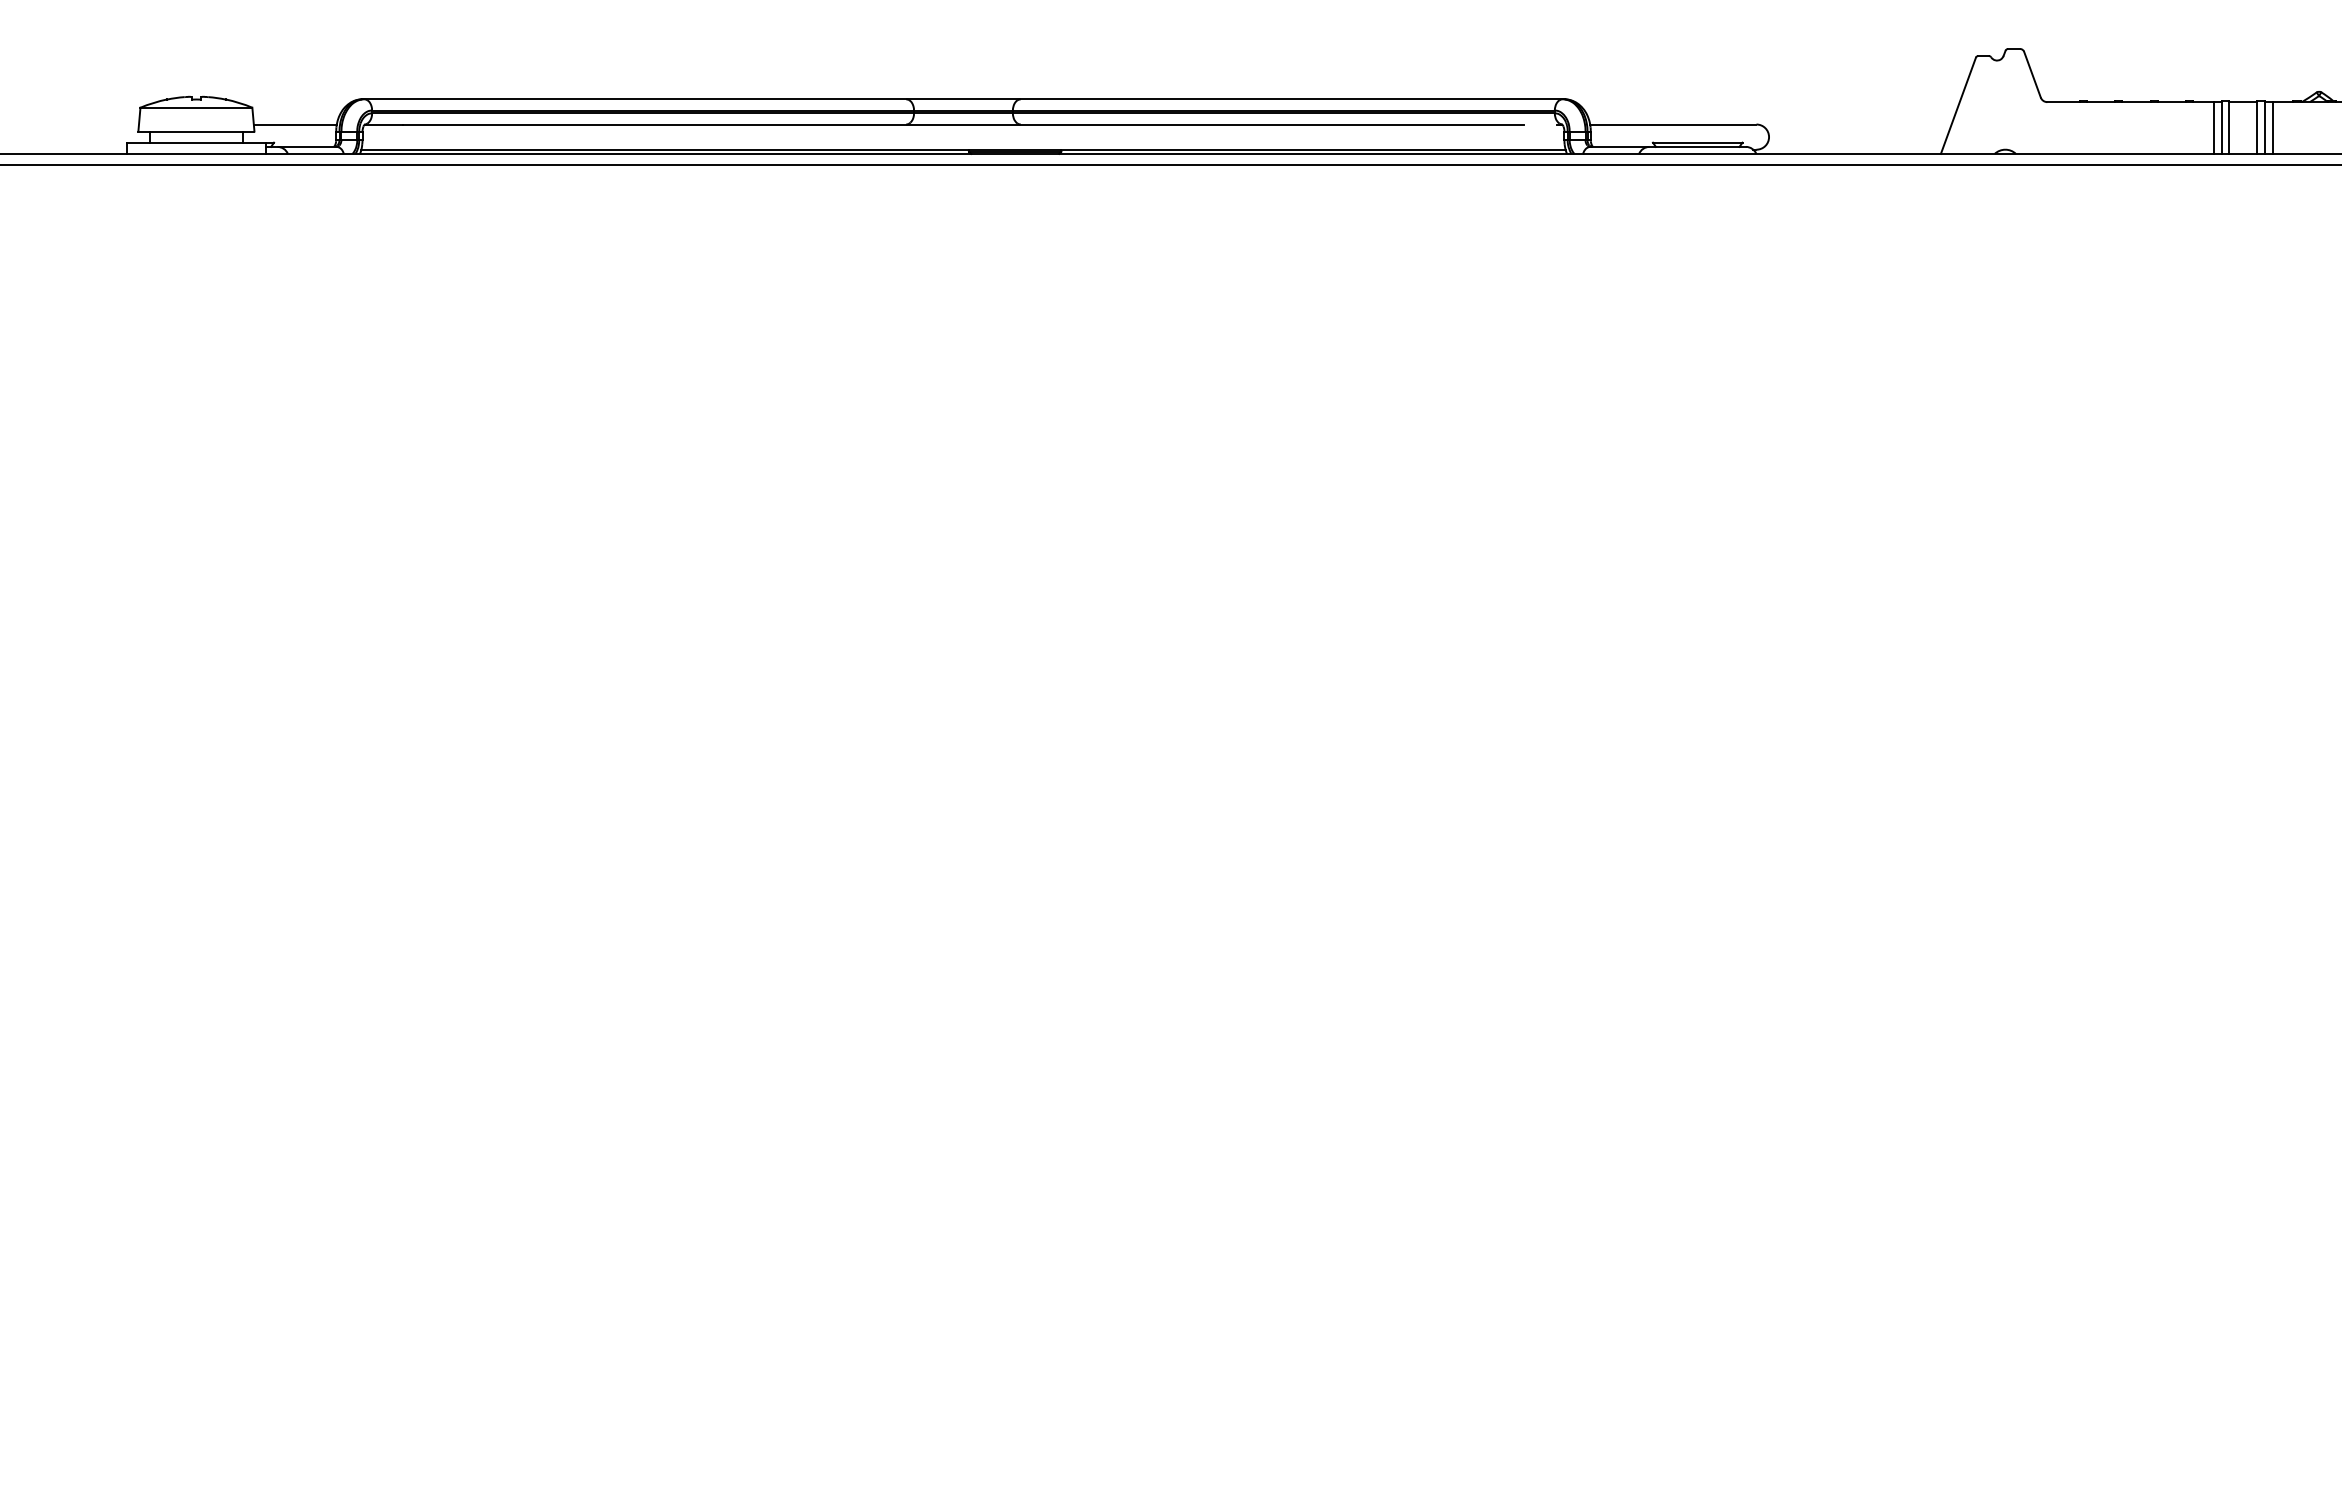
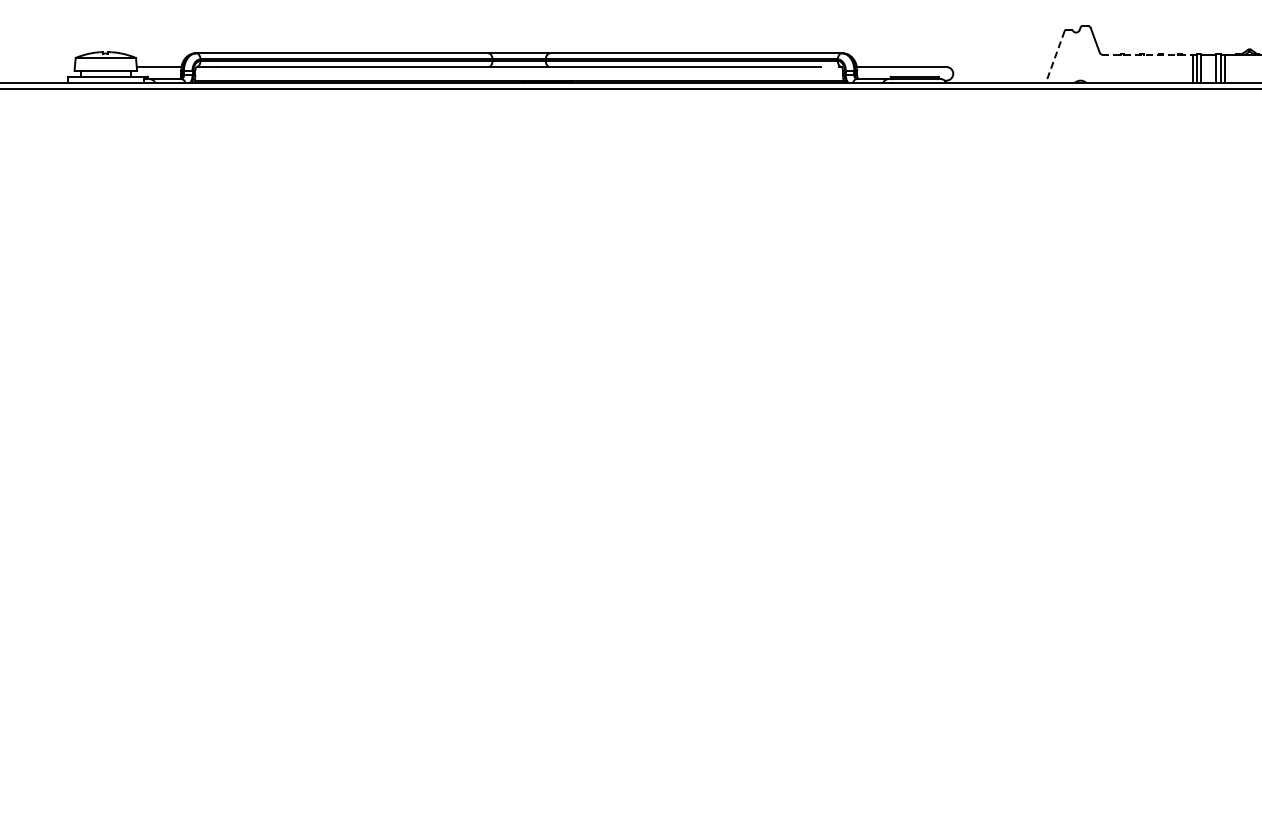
line: (2133, 101) -> (1149, 54), solid -> dashed
line: (1958, 104) -> (1055, 56), solid -> dashed

